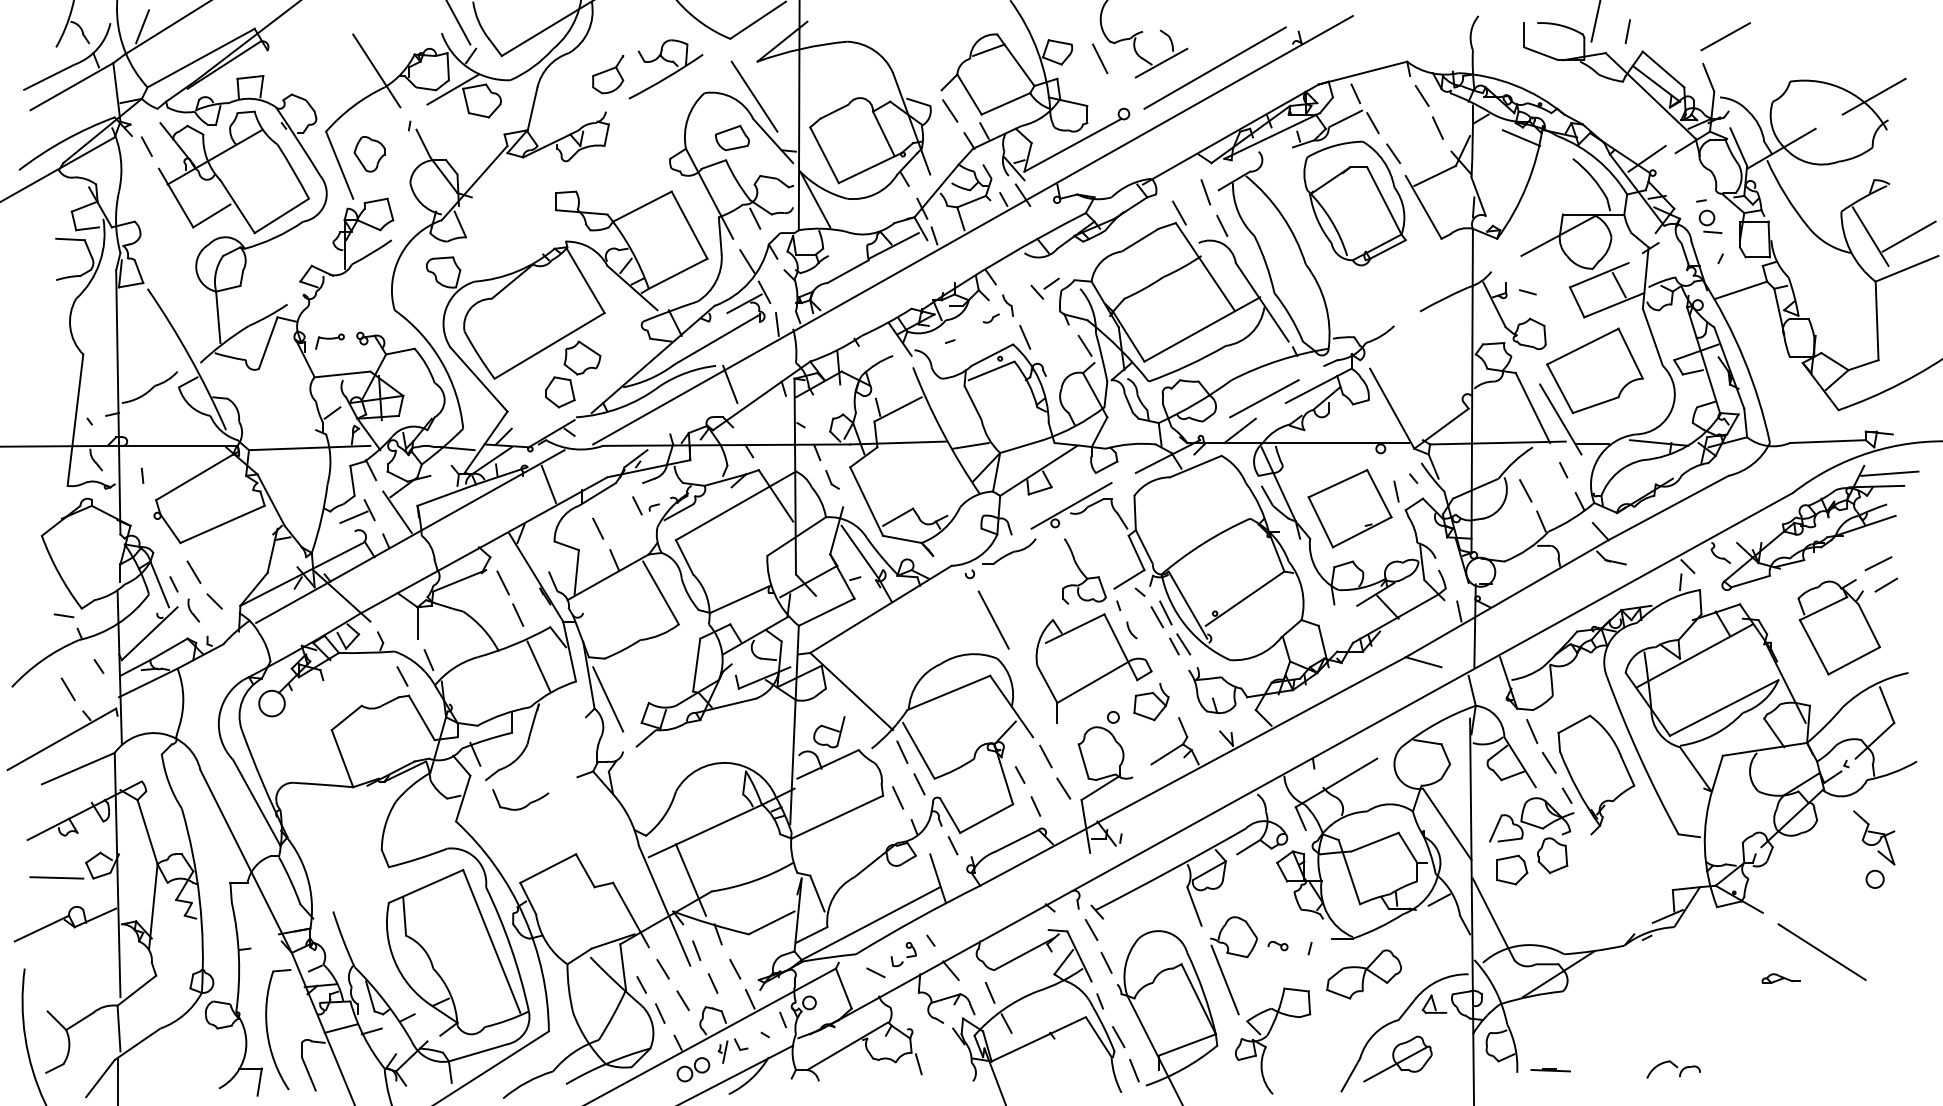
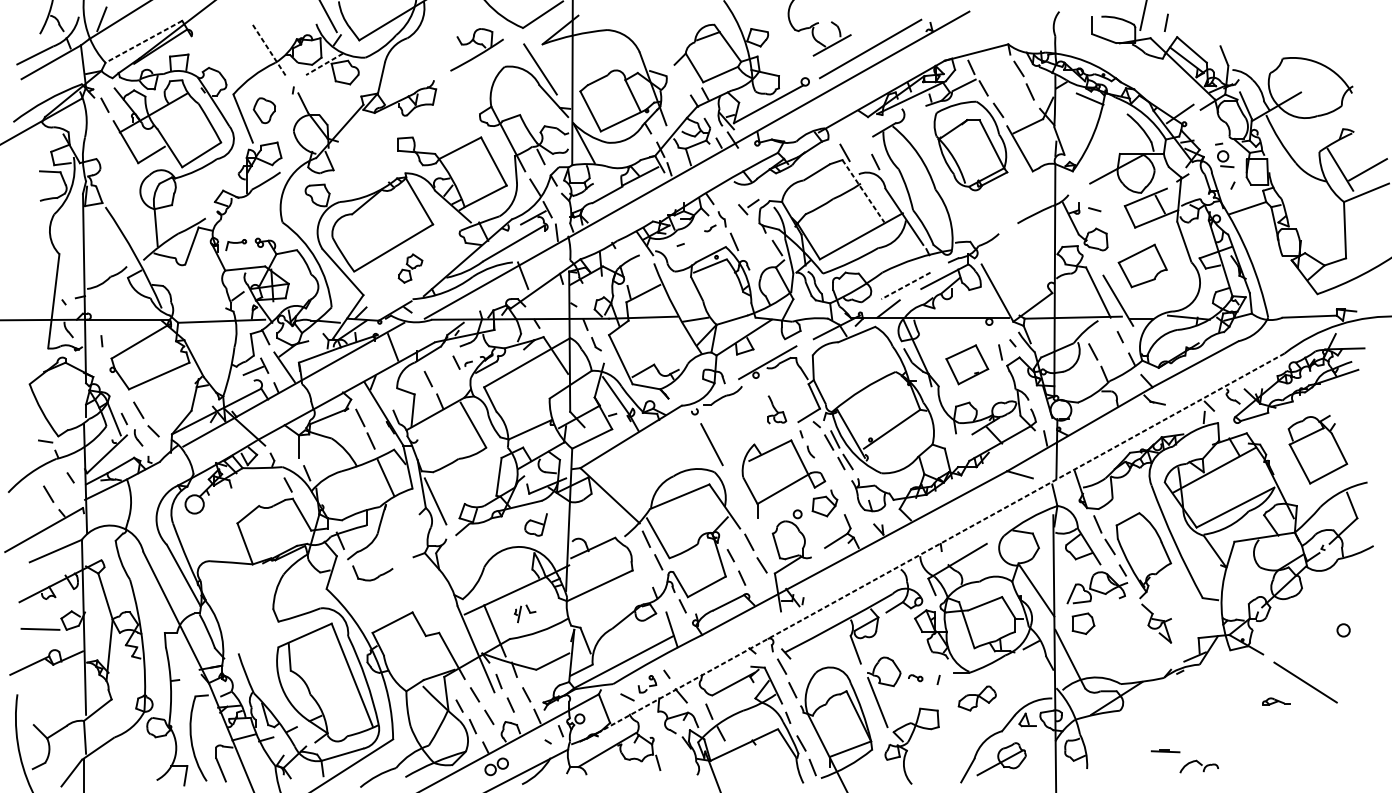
line: (1725, 36) -> (1236, 26), removed
line: (200, 58) -> (143, 42), solid -> dashed
line: (1100, 58) -> (788, 42), removed
line: (377, 71) -> (270, 51), solid -> dashed
part: (608, 74) -> (435, 53), removed
line: (453, 89) -> (324, 64), solid -> dashed
line: (1873, 96) -> (1342, 69), removed
line: (950, 110) -> (680, 79), removed
part: (732, 137) -> (524, 98), removed
line: (1205, 192) -> (863, 138), removed
line: (1205, 267) -> (863, 191), solid -> dashed
part: (1594, 370) -> (1142, 265), size x0.7
part: (573, 374) -> (410, 268), size x0.6
line: (1264, 398) -> (905, 285), solid -> dashed
line: (1889, 473) -> (1353, 339), removed
part: (1349, 508) -> (966, 364), size x0.7
line: (1878, 563) -> (1346, 404), removed
part: (1084, 571) -> (776, 409), size x0.6
line: (1886, 584) -> (1351, 419), removed
part: (829, 732) -> (536, 525), moved
line: (1315, 756) -> (942, 542), solid -> dashed
line: (897, 797) -> (642, 571), removed
part: (1874, 837) -> (1156, 623), moved
part: (1552, 855) -> (1112, 613), removed
part: (1363, 974) -> (976, 698), size x0.7
part: (732, 1050) -> (524, 613), moved
line: (1550, 1070) -> (1165, 751), moved

